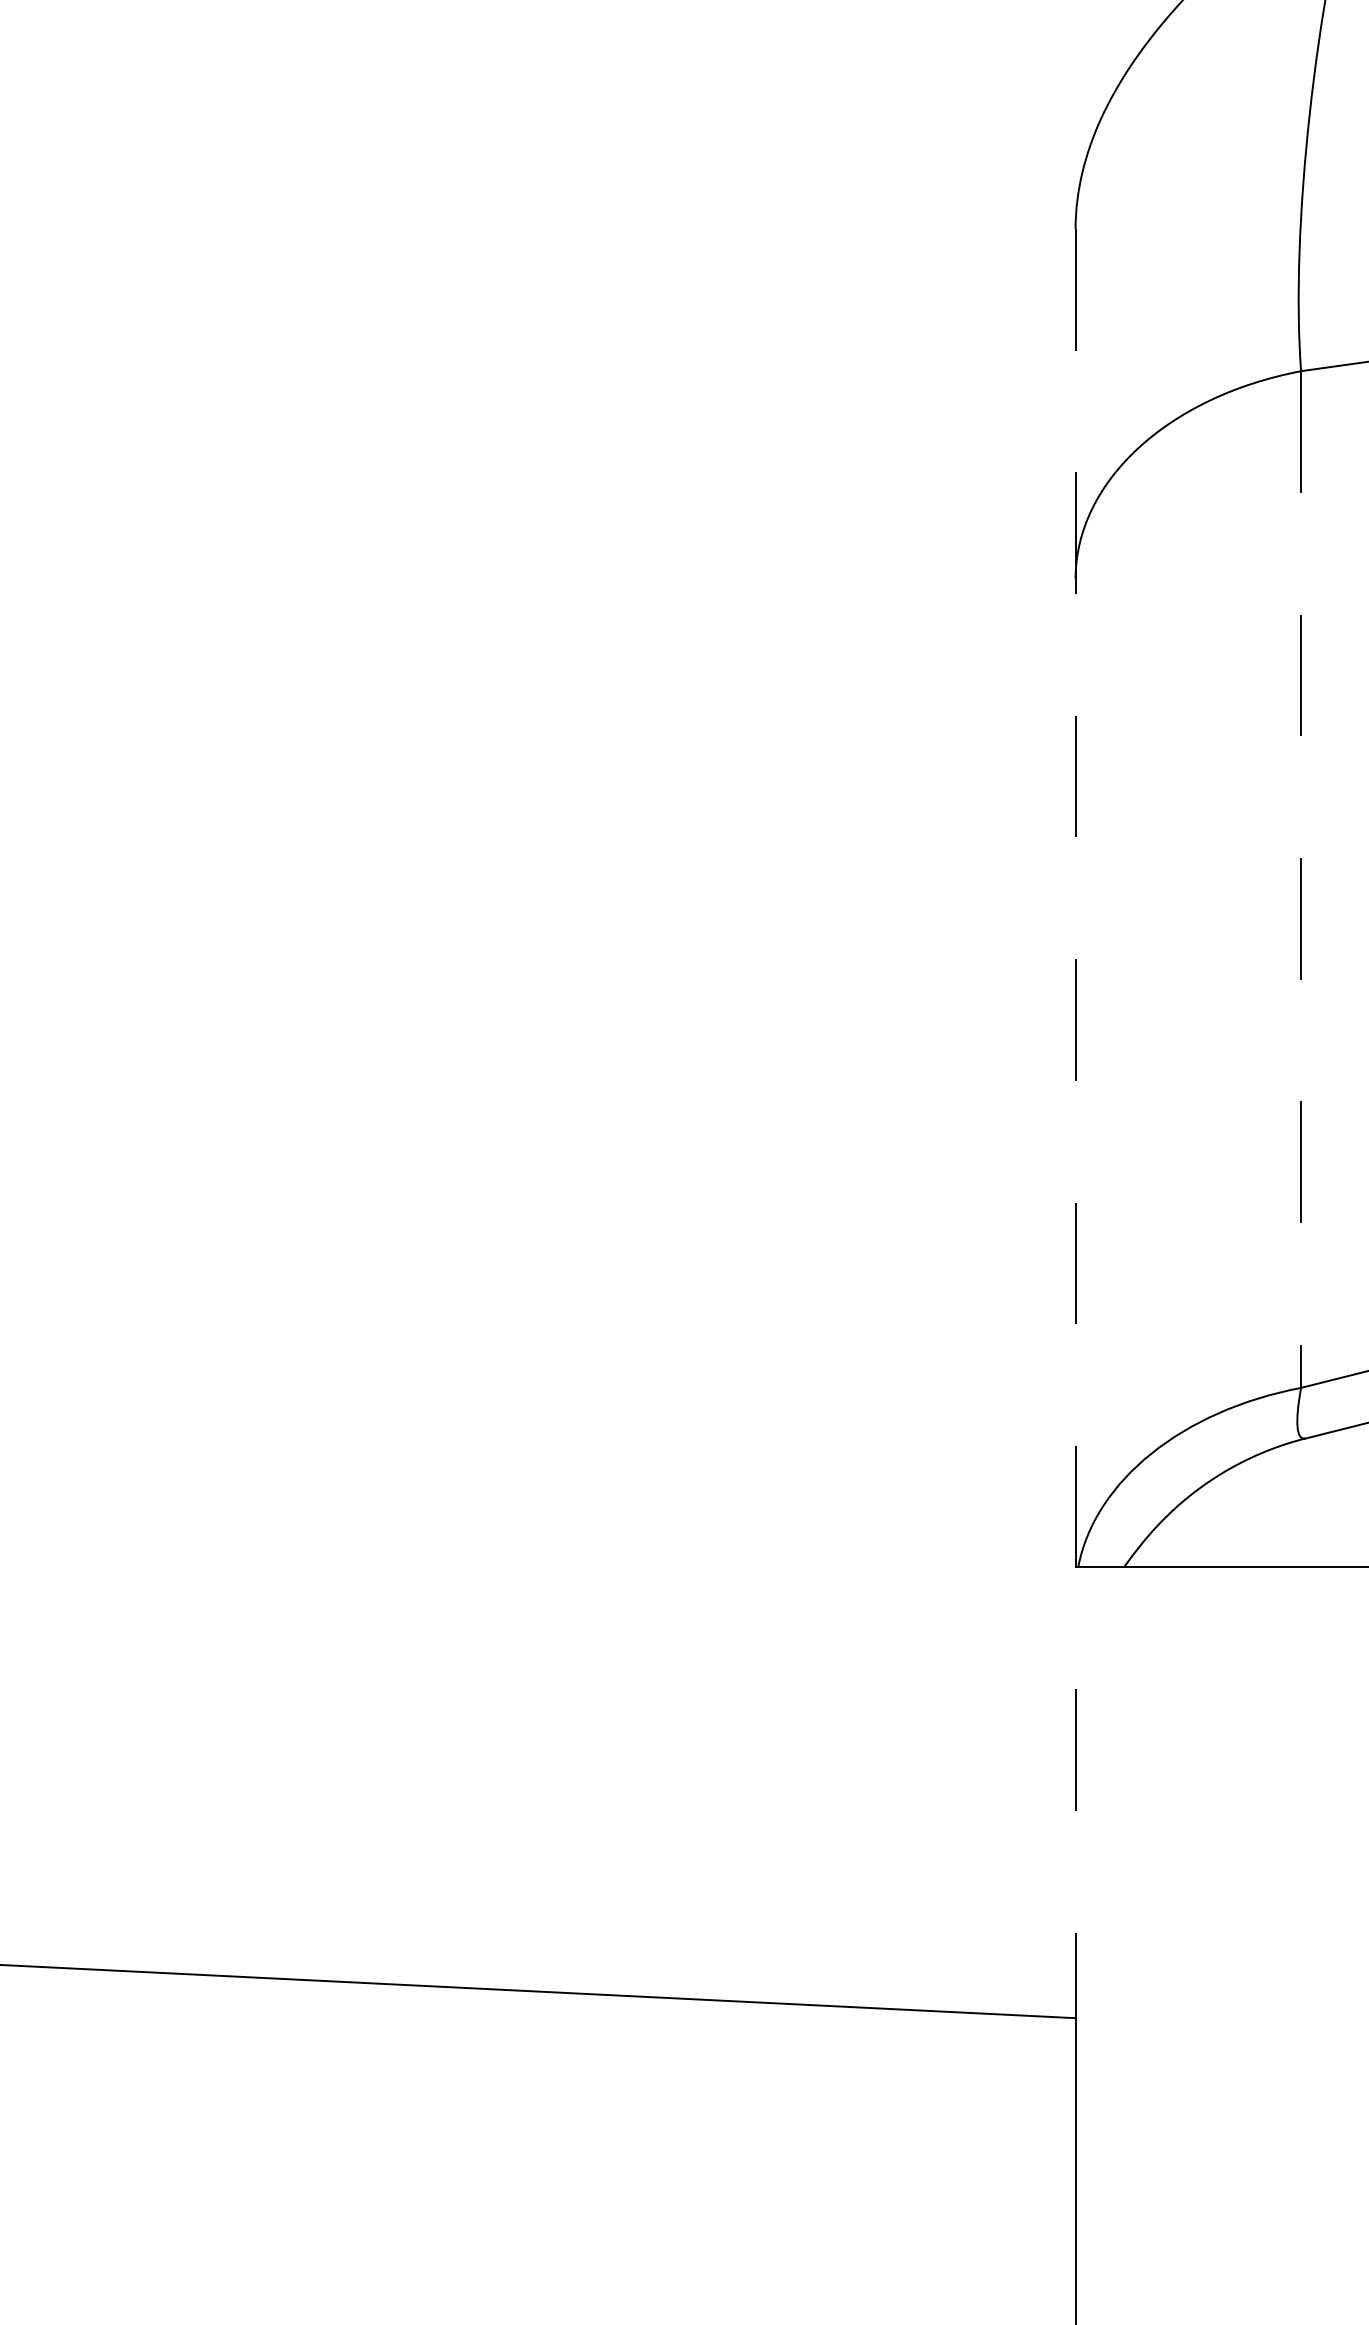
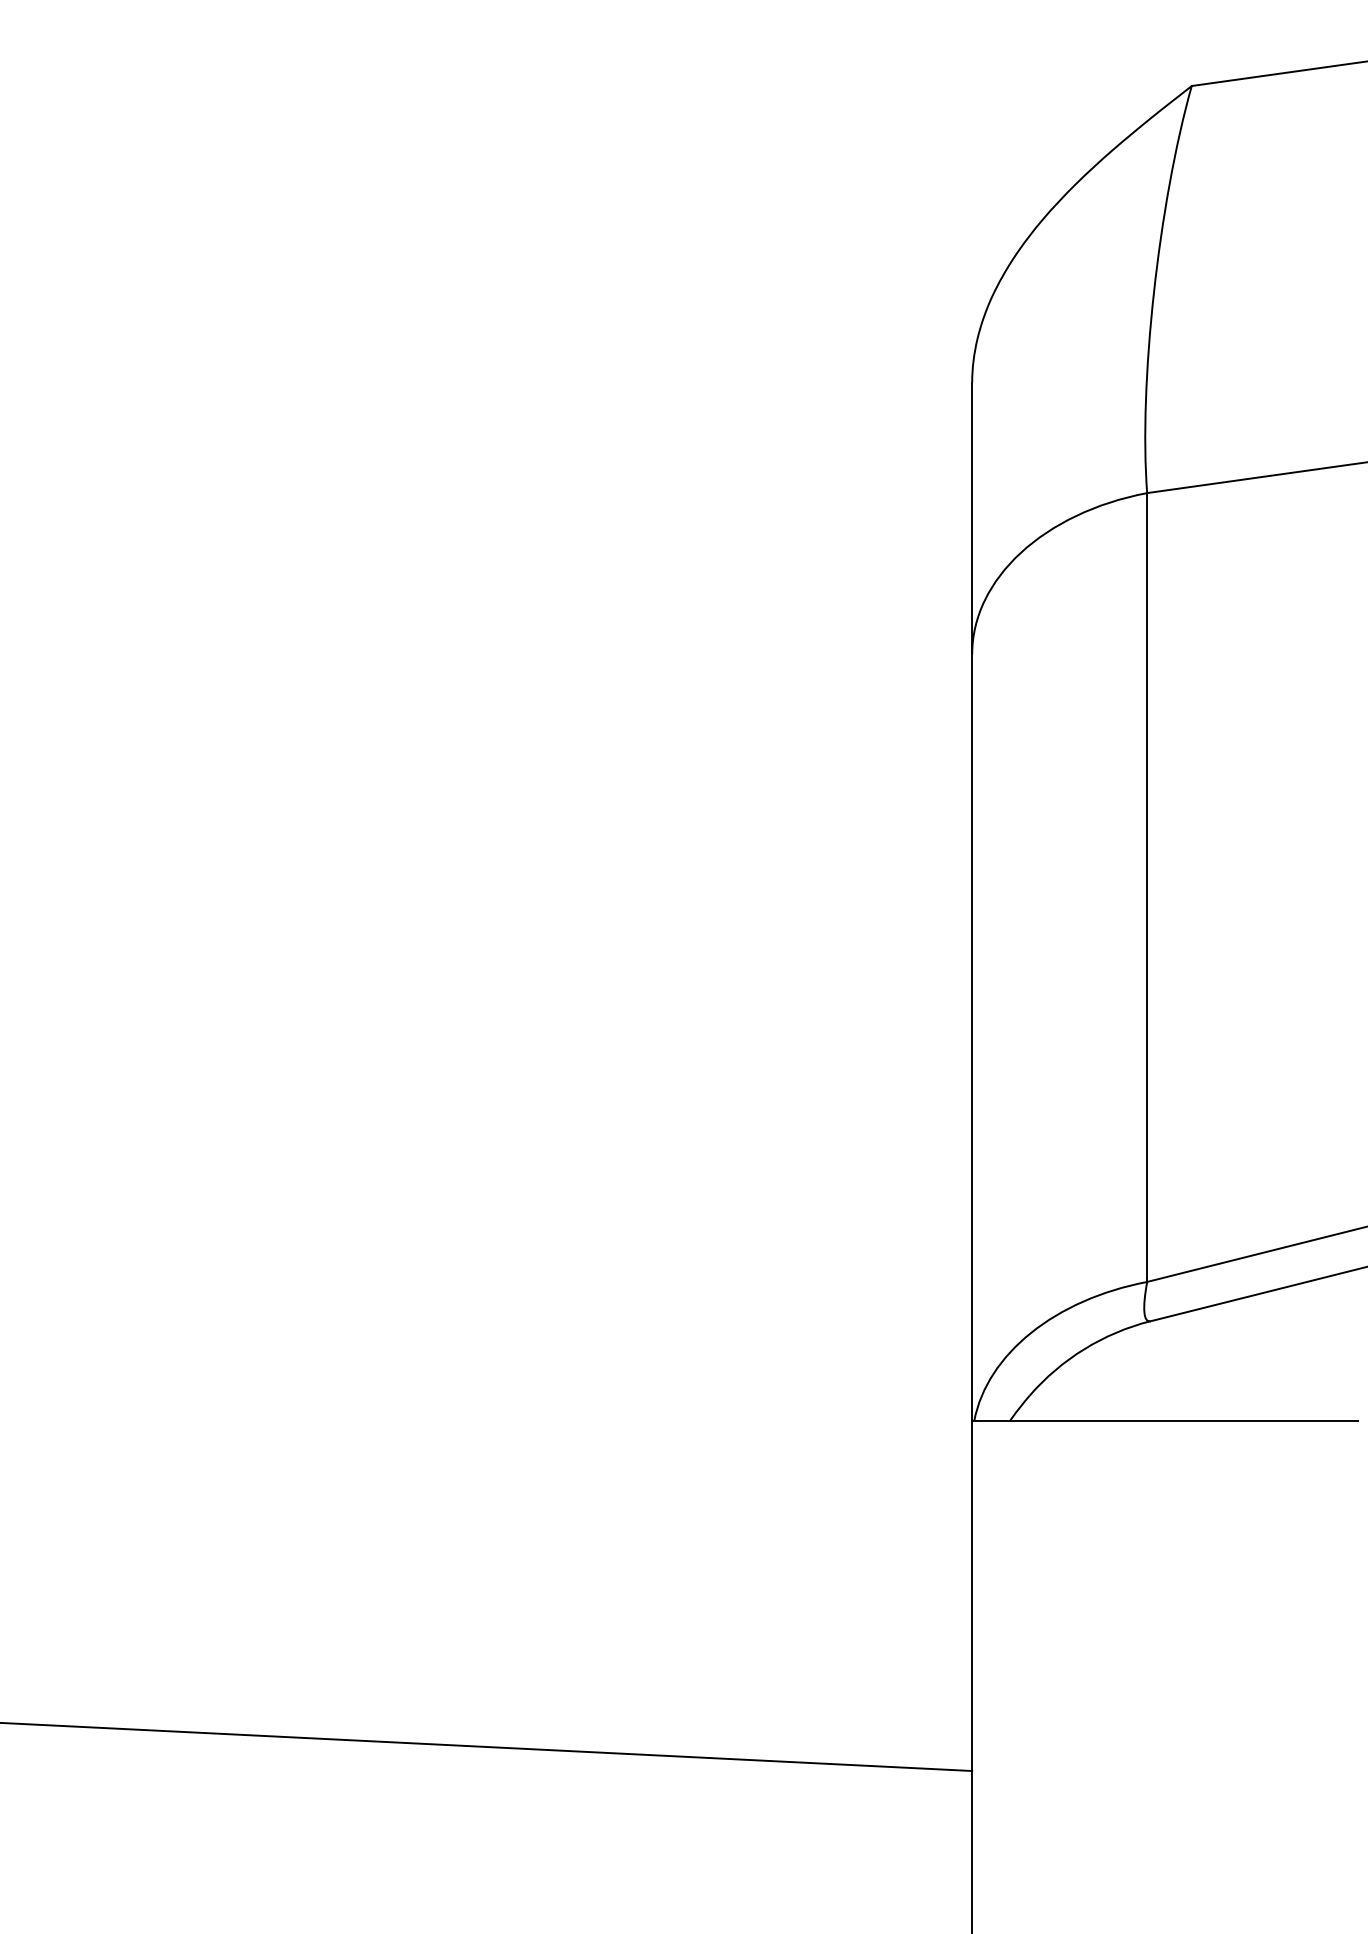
line: (1301, 880) -> (1147, 888), dashed -> solid
line: (1075, 1124) -> (972, 1077), dashed -> solid

